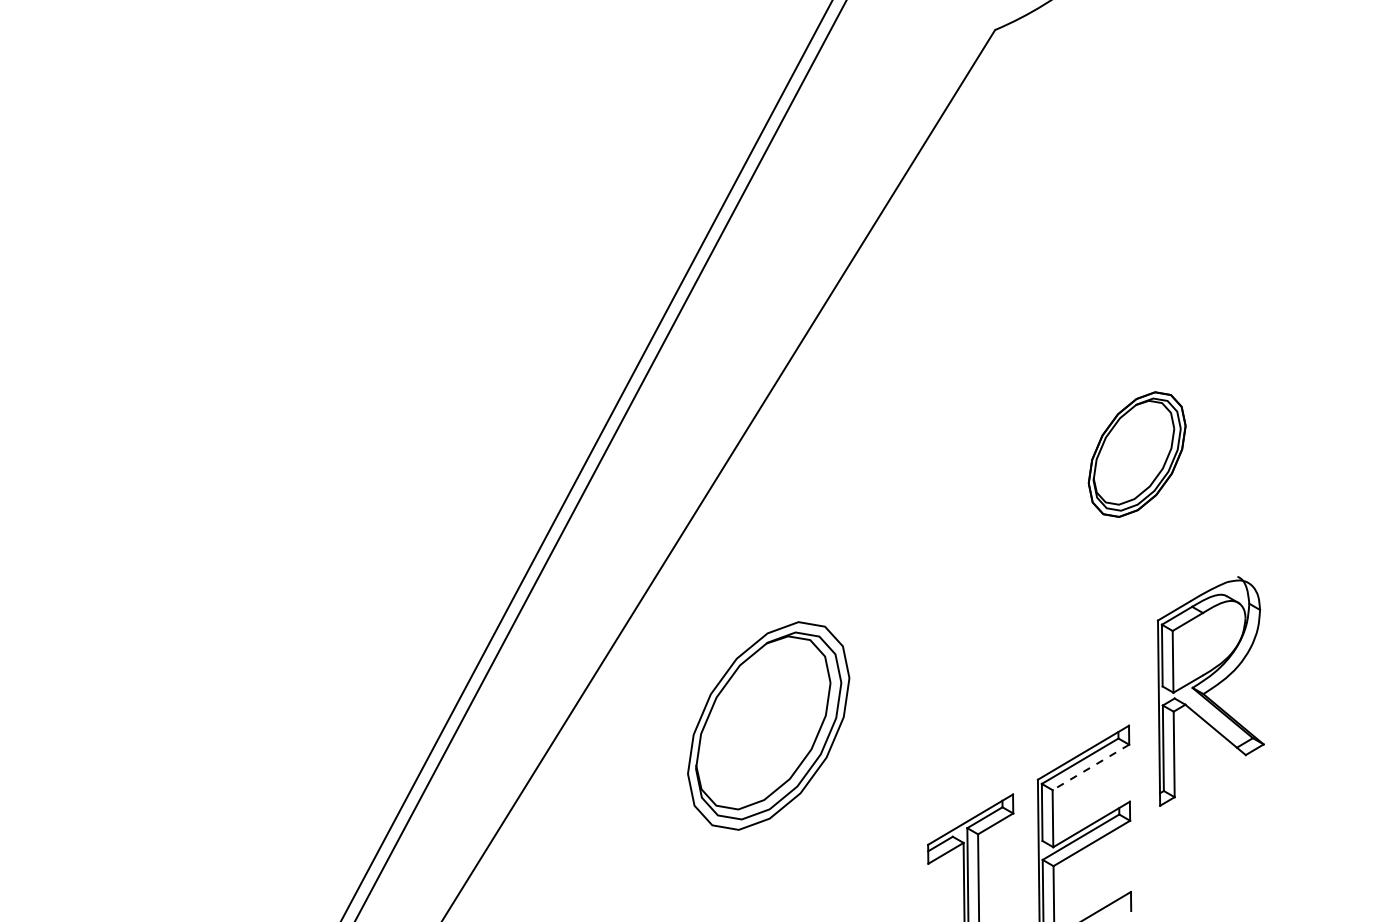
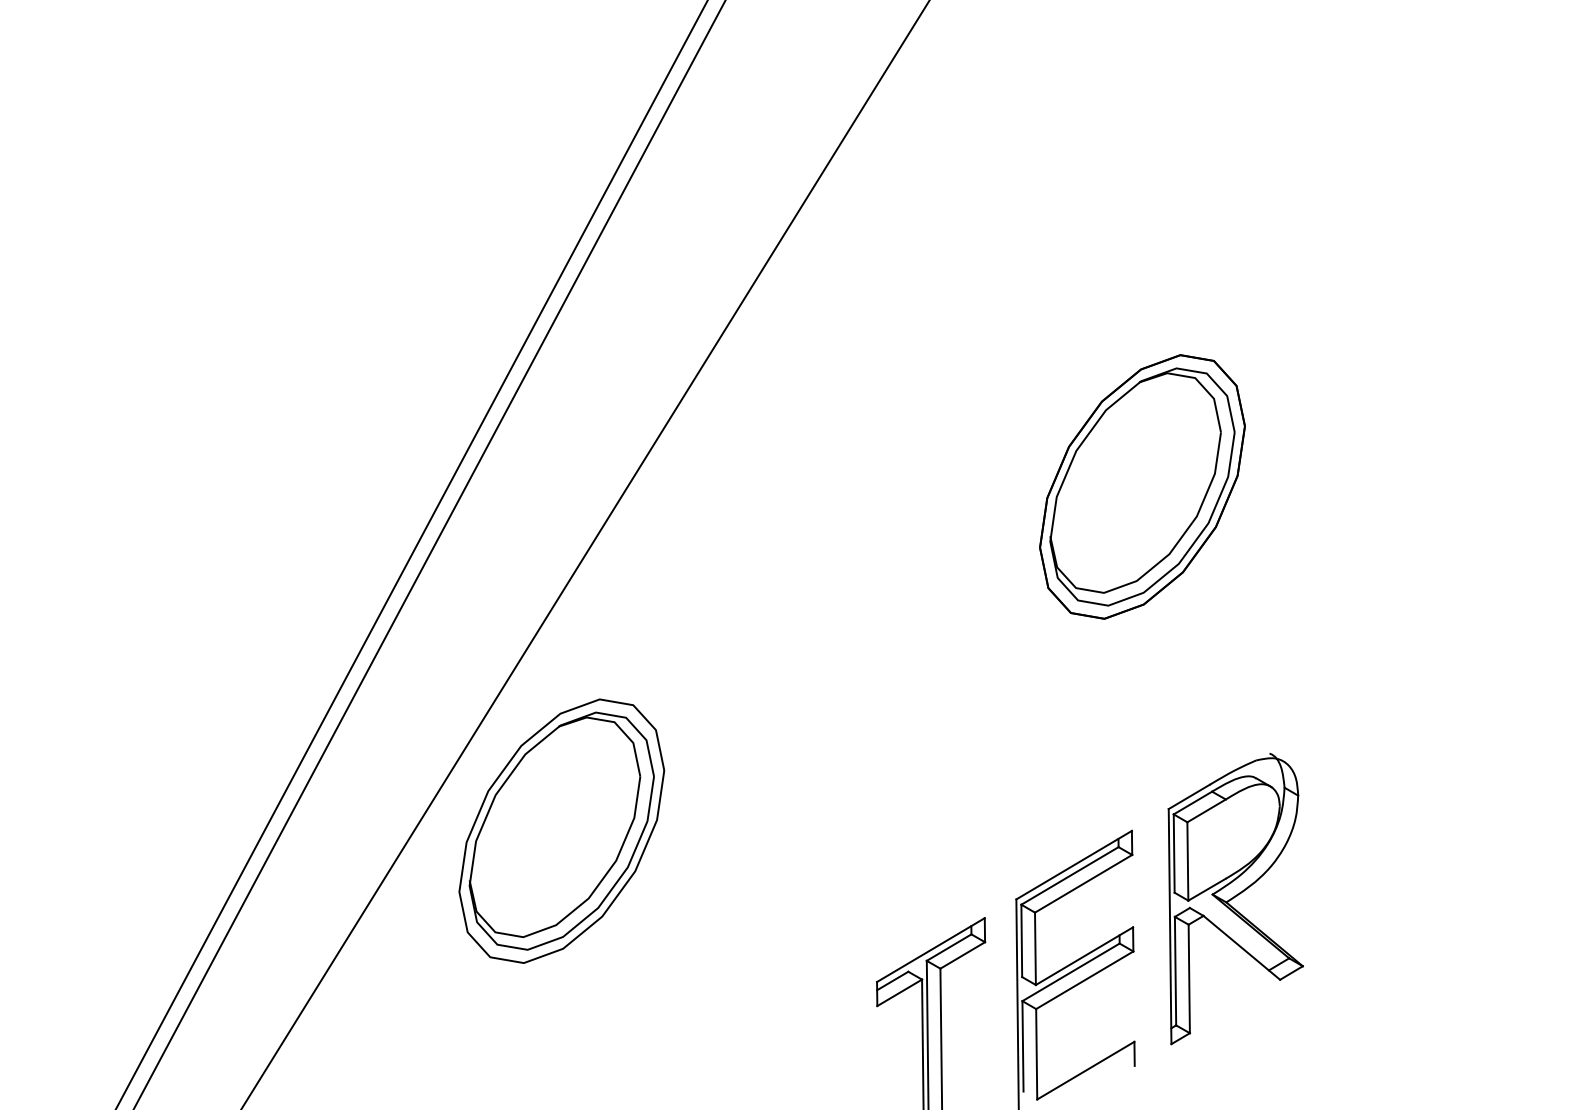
part: (1136, 454) -> (1141, 486), size x1.67
part: (1210, 691) -> (1235, 899), moved
part: (768, 725) -> (561, 830), moved
line: (1090, 767) -> (1083, 883), dashed -> solid

